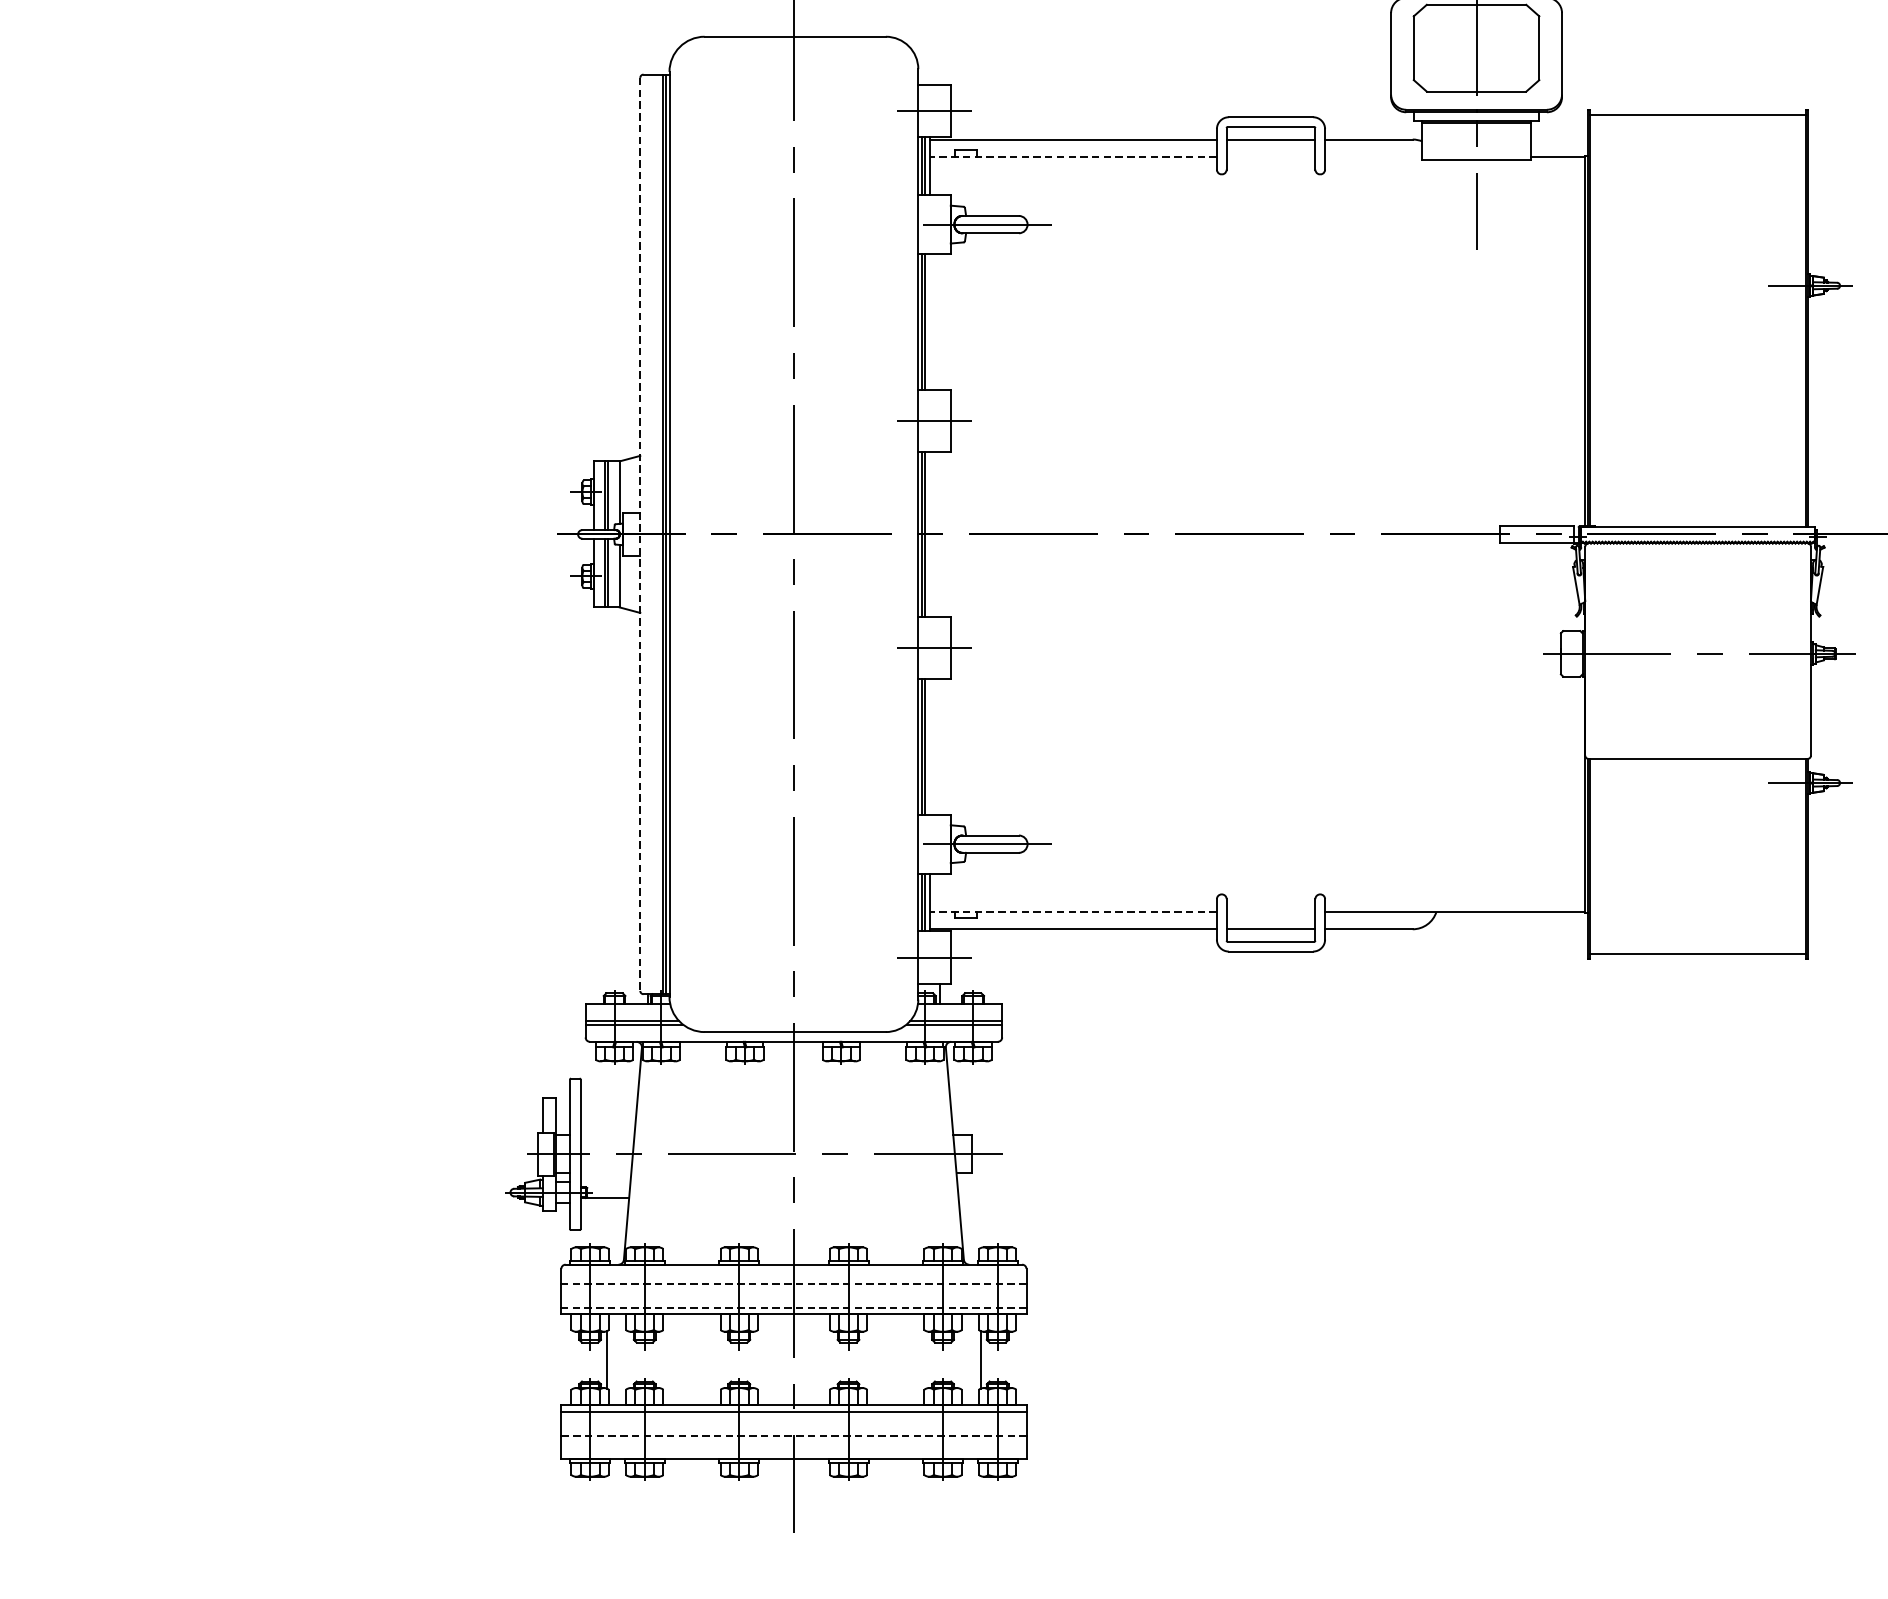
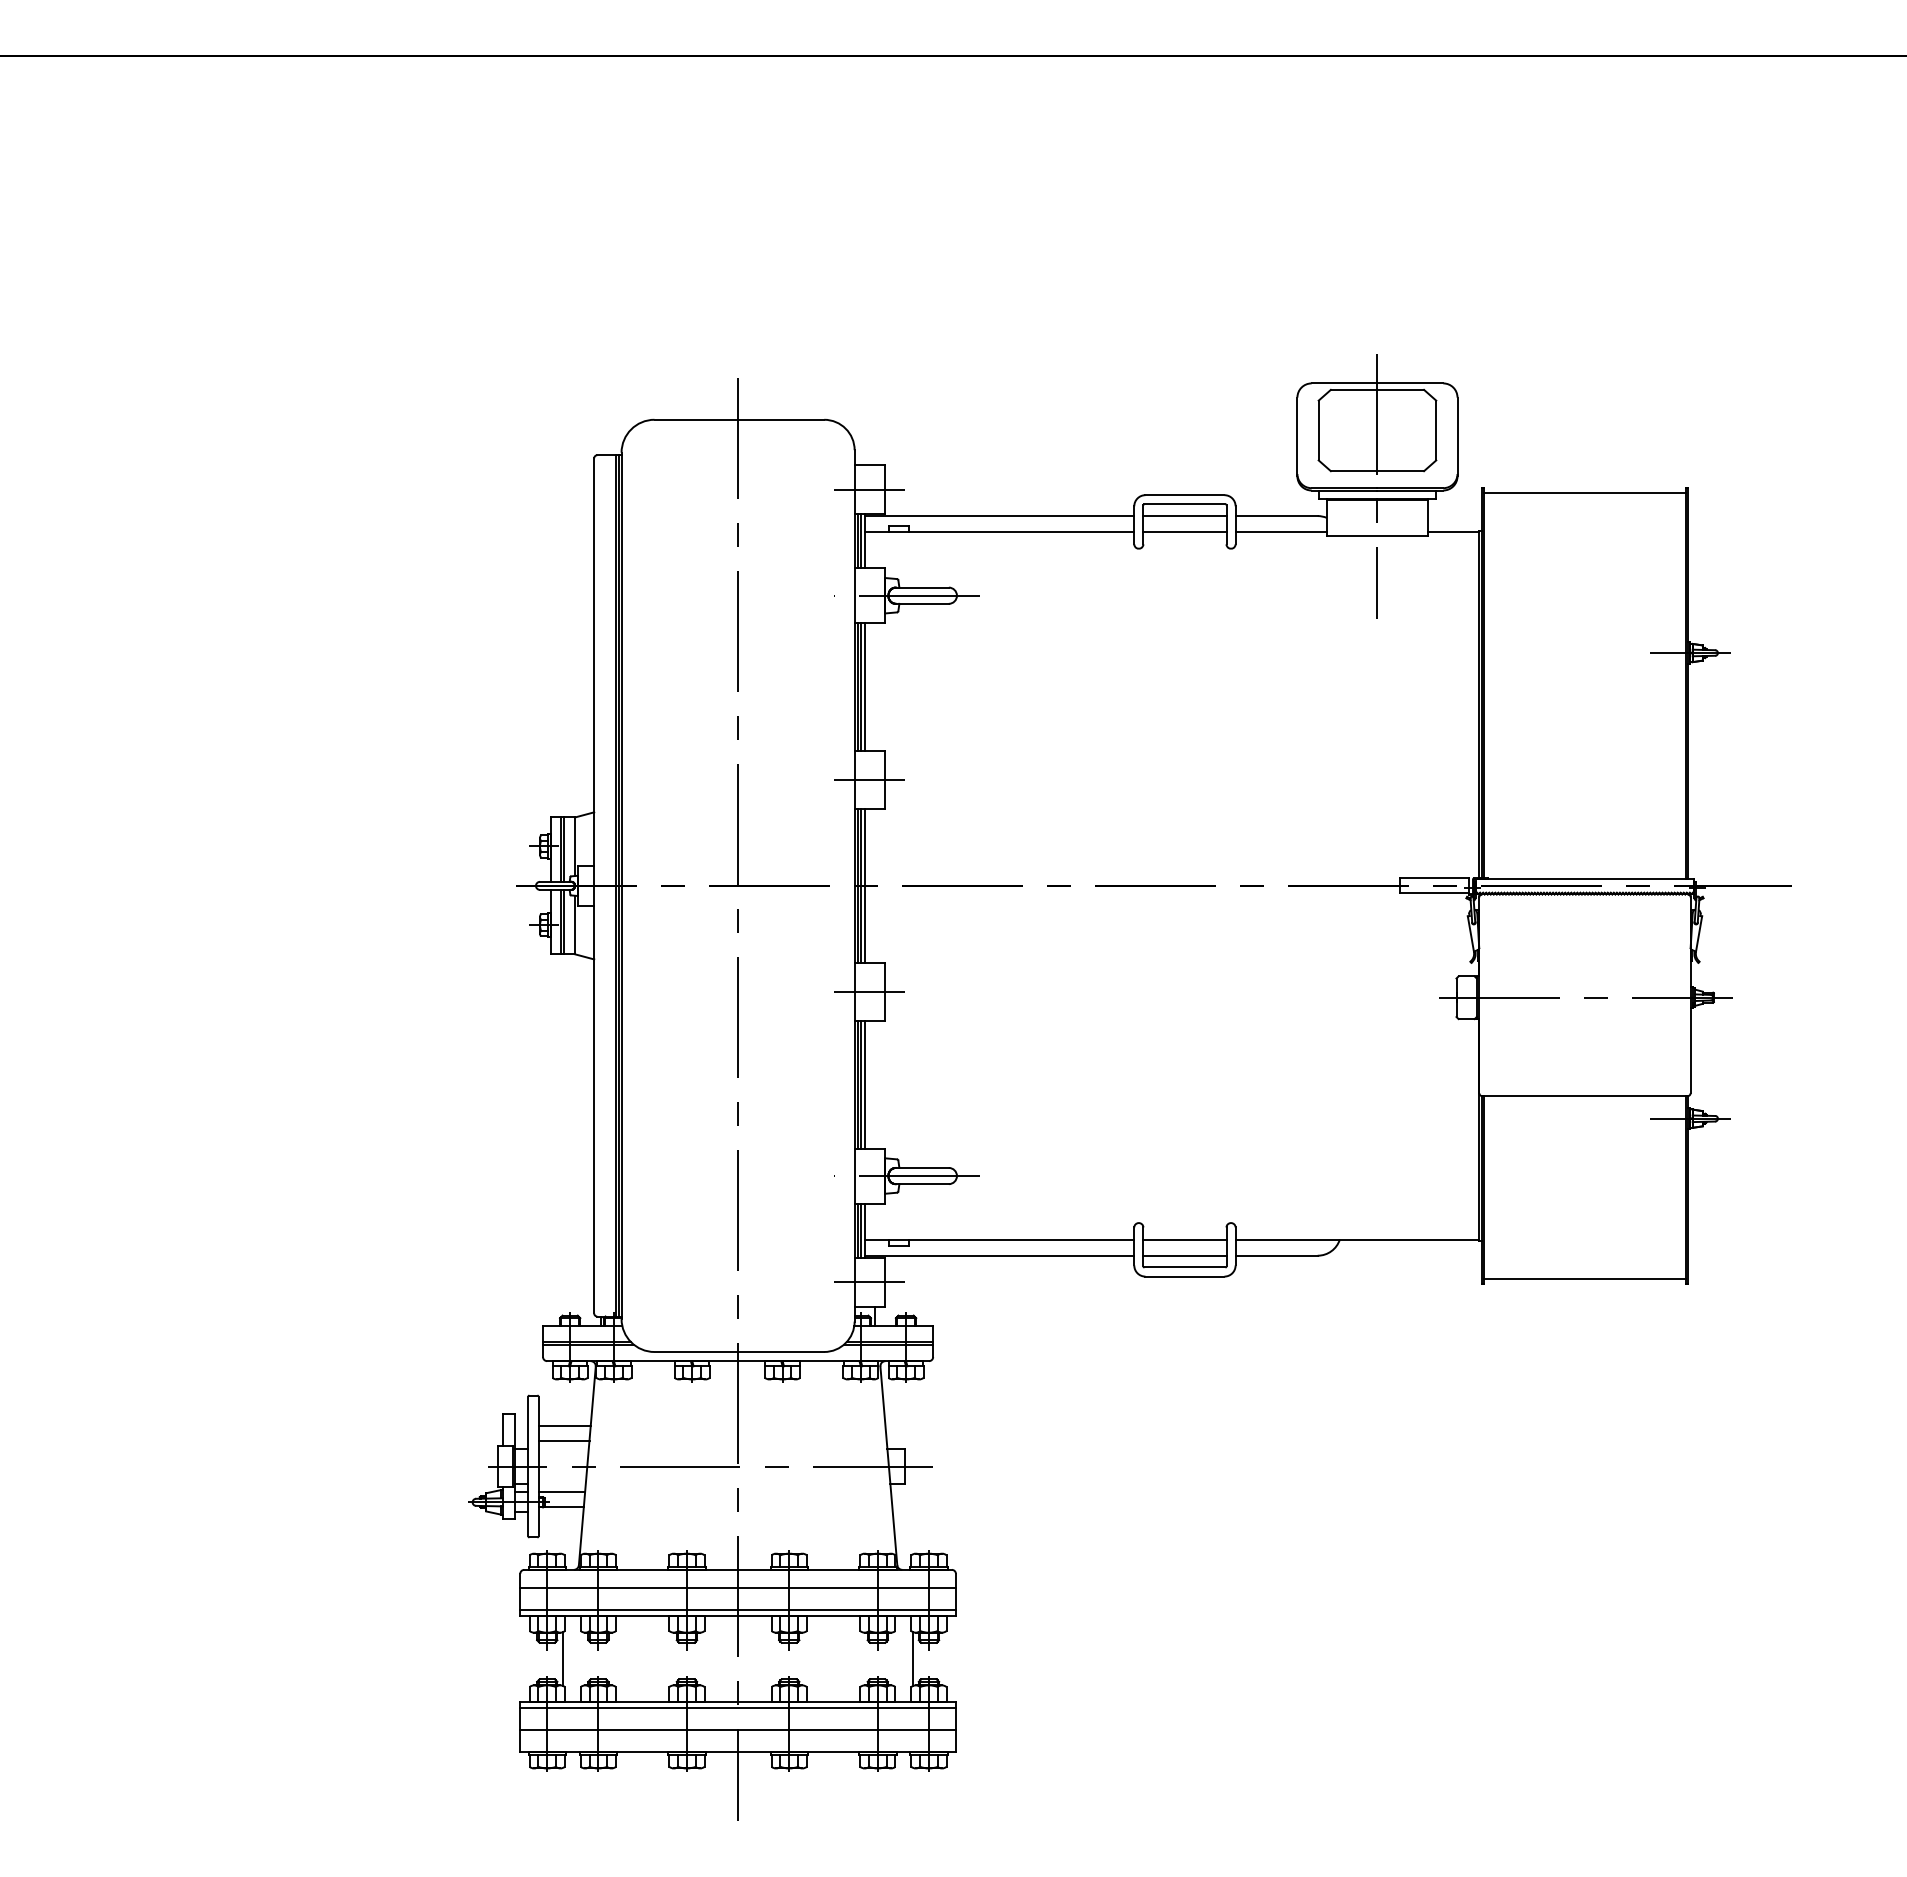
line: (1072, 157) -> (999, 532), dashed -> solid
line: (1270, 157) -> (1184, 532), added
line: (1373, 157) -> (1280, 532), added
line: (929, 321) -> (865, 686), added
line: (640, 533) -> (594, 885), dashed -> solid
line: (929, 533) -> (865, 885), added
line: (929, 746) -> (865, 1084), added
line: (1072, 911) -> (999, 1239), dashed -> solid
line: (1270, 911) -> (1184, 1239), added
line: (608, 1110) -> (564, 1425), added
line: (607, 1127) -> (563, 1441), added
line: (605, 1181) -> (561, 1491), added
line: (794, 1284) -> (738, 1588), dashed -> solid
line: (794, 1308) -> (738, 1610), dashed -> solid
line: (794, 1435) -> (738, 1729), dashed -> solid

